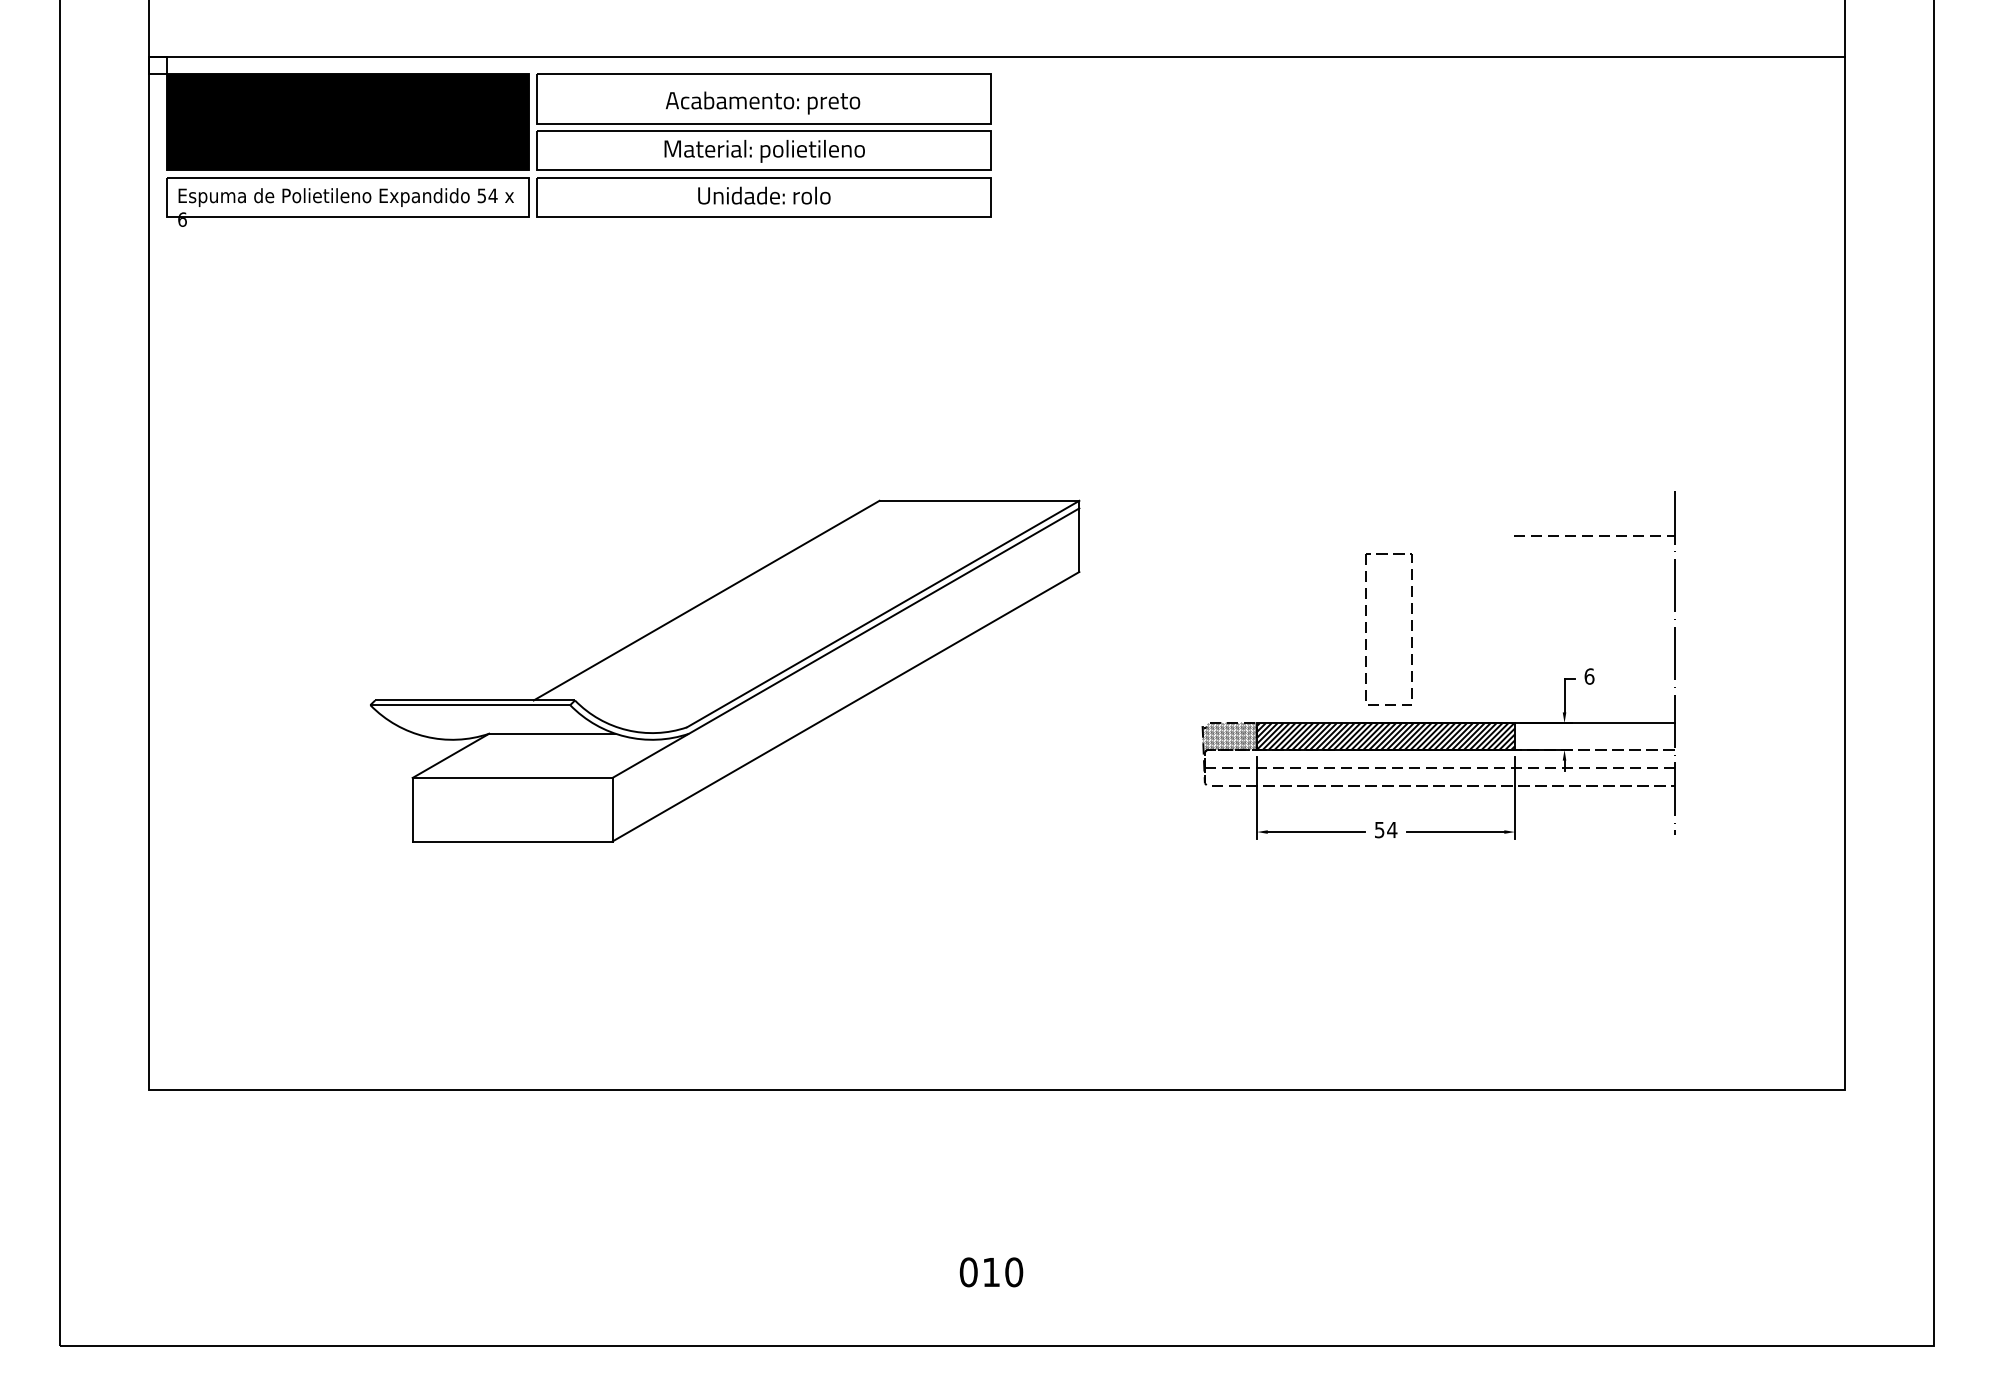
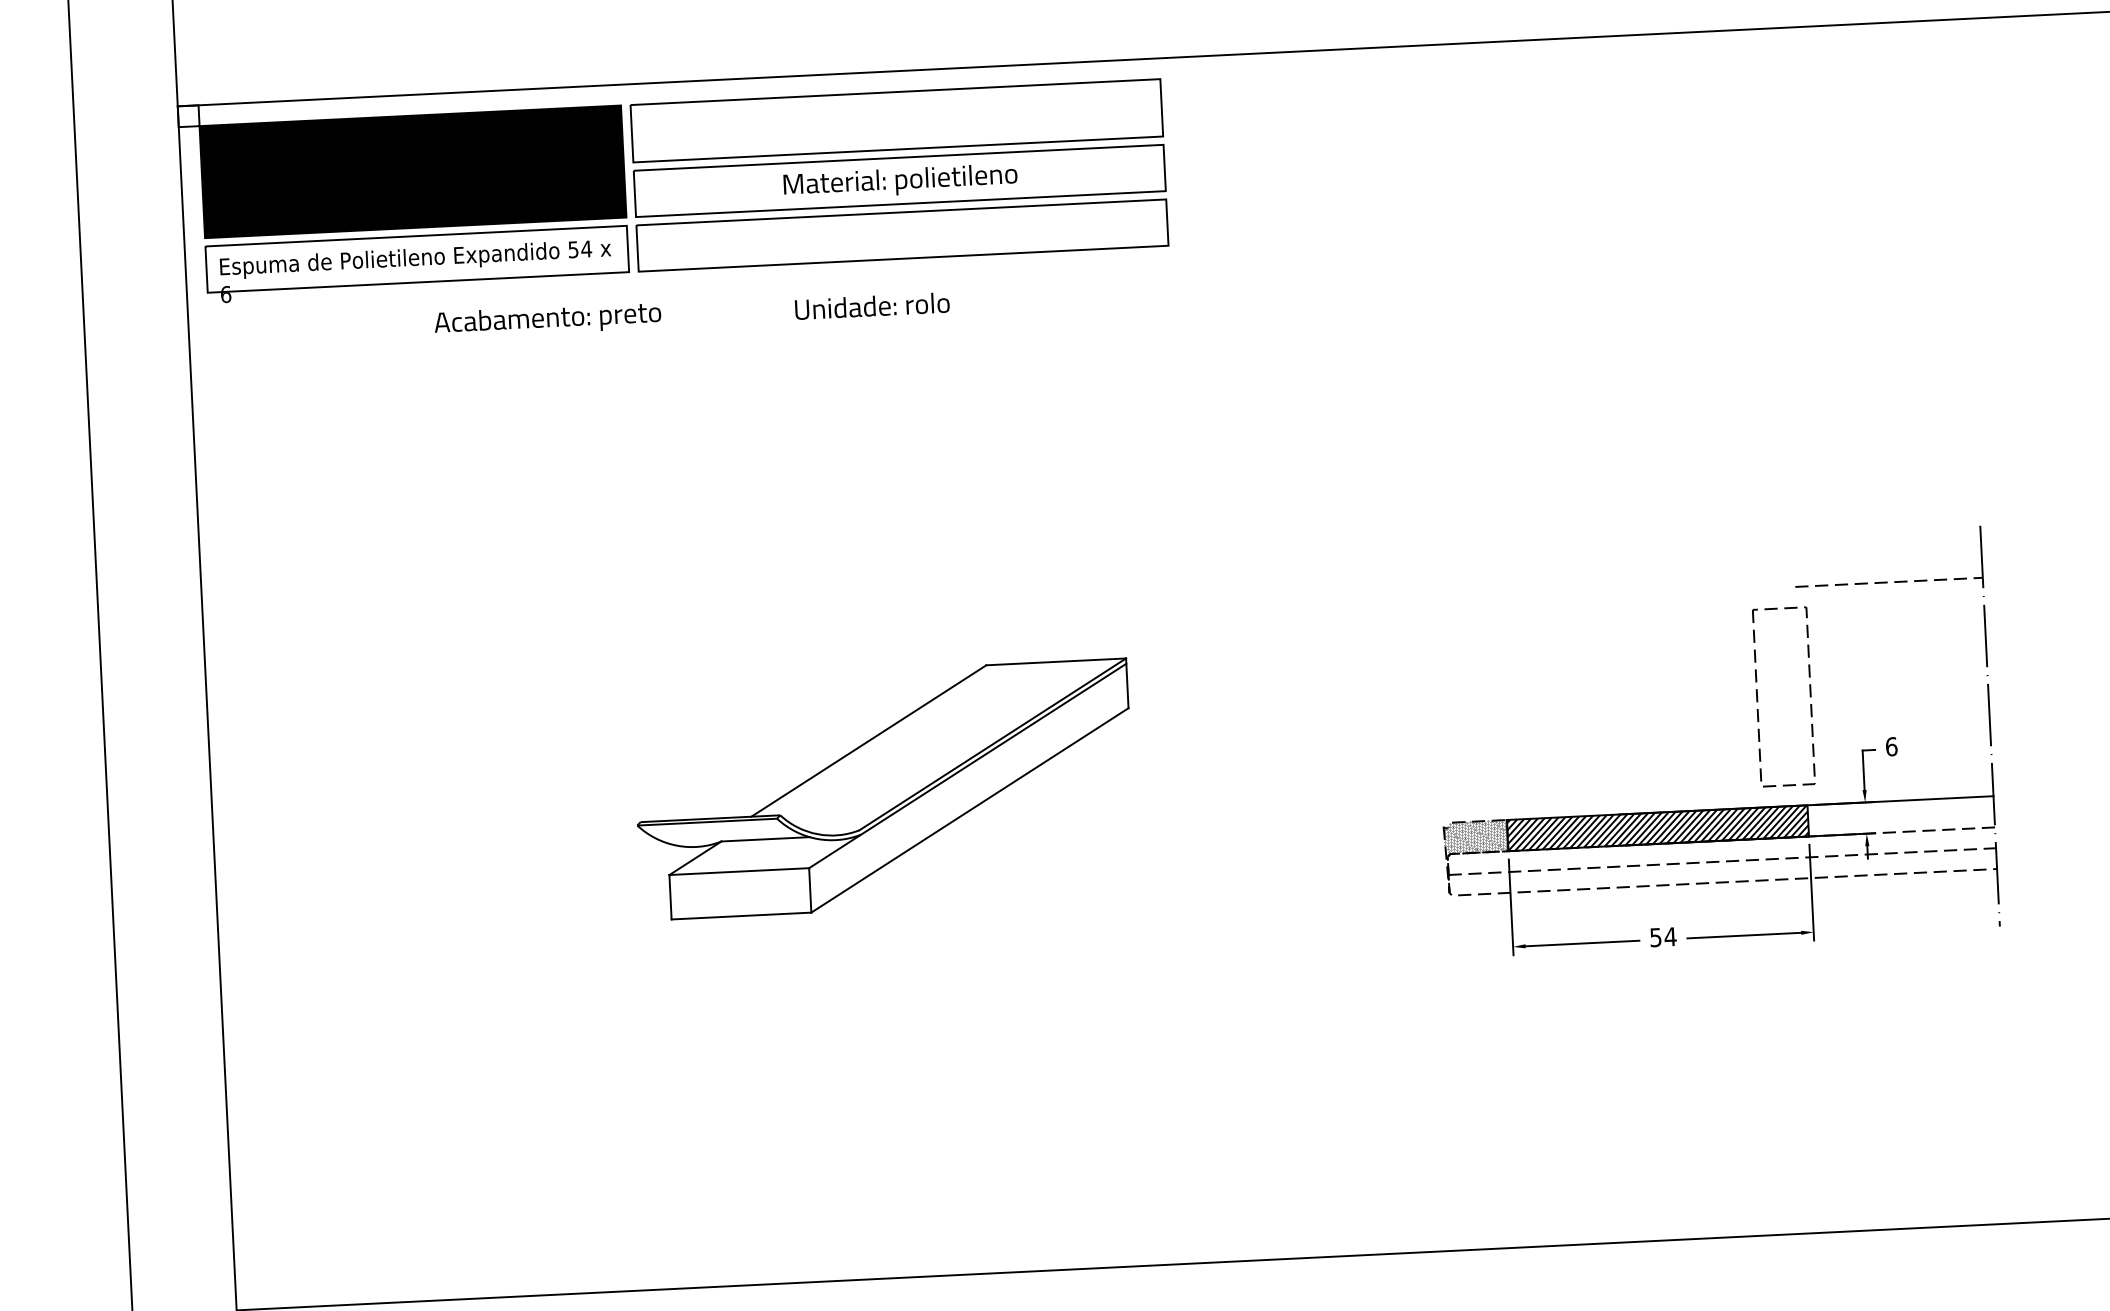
text: (763, 102) -> (548, 319), moved
text: (764, 195) -> (872, 305), moved
part: (1366, 629) -> (1757, 698), moved
part: (725, 670) -> (884, 788), size x0.6

